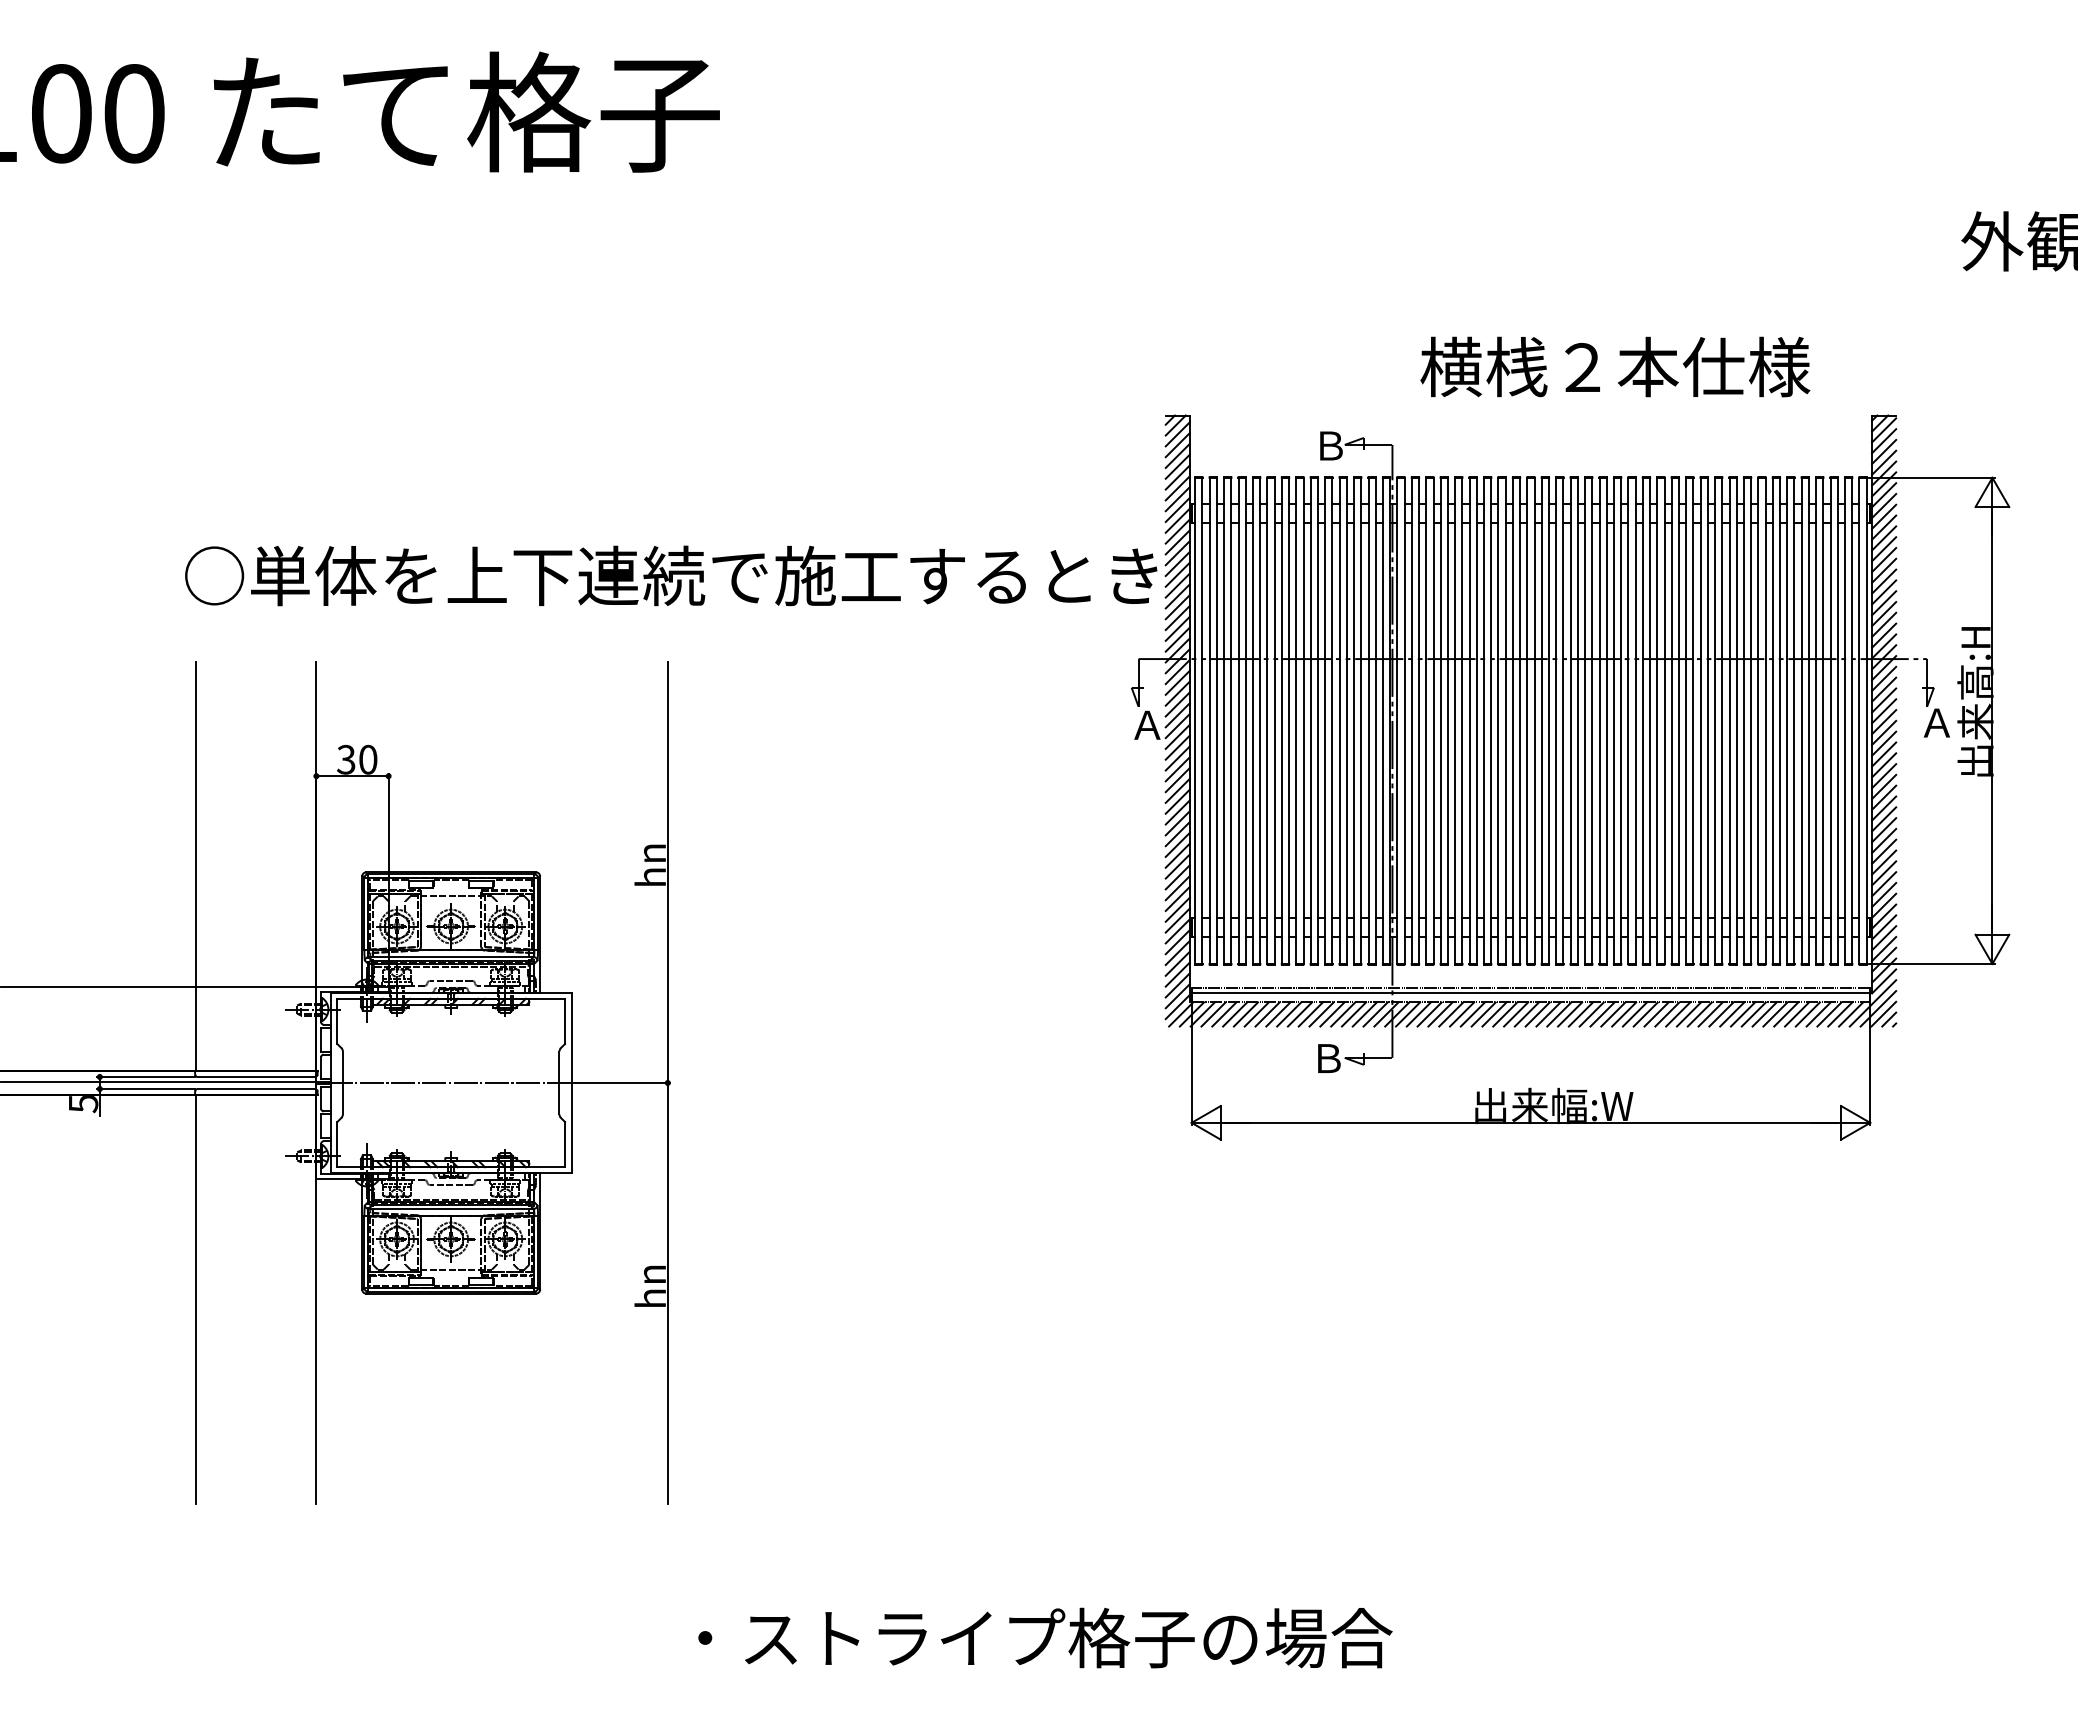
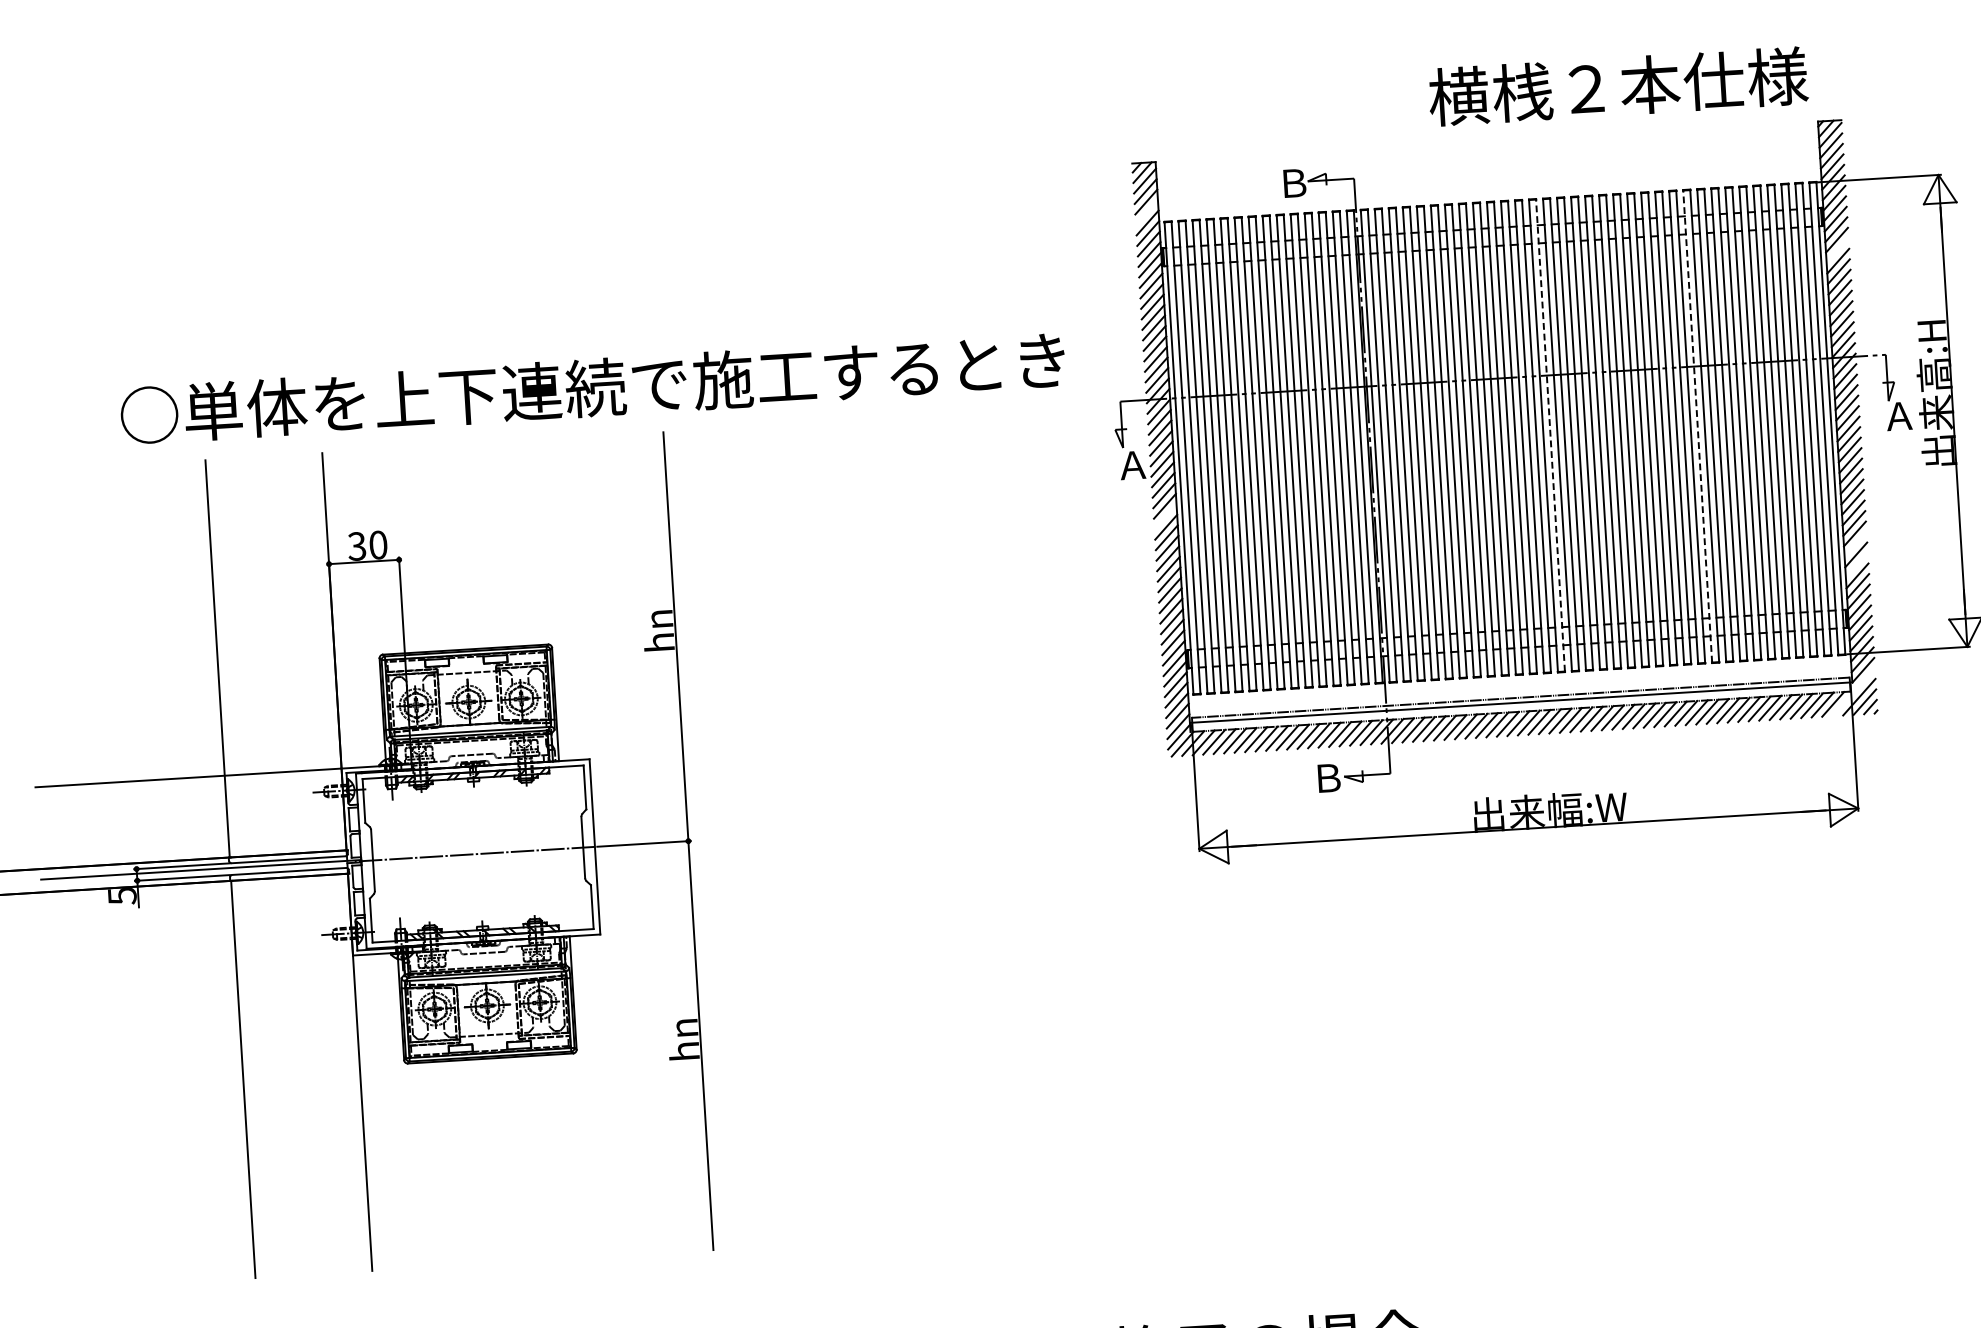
text: (1615, 366) -> (1618, 86), moved
line: (1177, 466) -> (1146, 212), removed
line: (1884, 549) -> (1838, 250), removed
text: (671, 575) -> (593, 387), moved
line: (1577, 720) -> (1550, 435), solid -> dashed
line: (1729, 720) -> (1697, 426), solid -> dashed
line: (1177, 780) -> (1165, 517), removed
line: (1884, 851) -> (1855, 544), removed
line: (1884, 873) -> (1857, 565), removed
line: (1872, 1003) -> (1853, 692), removed

